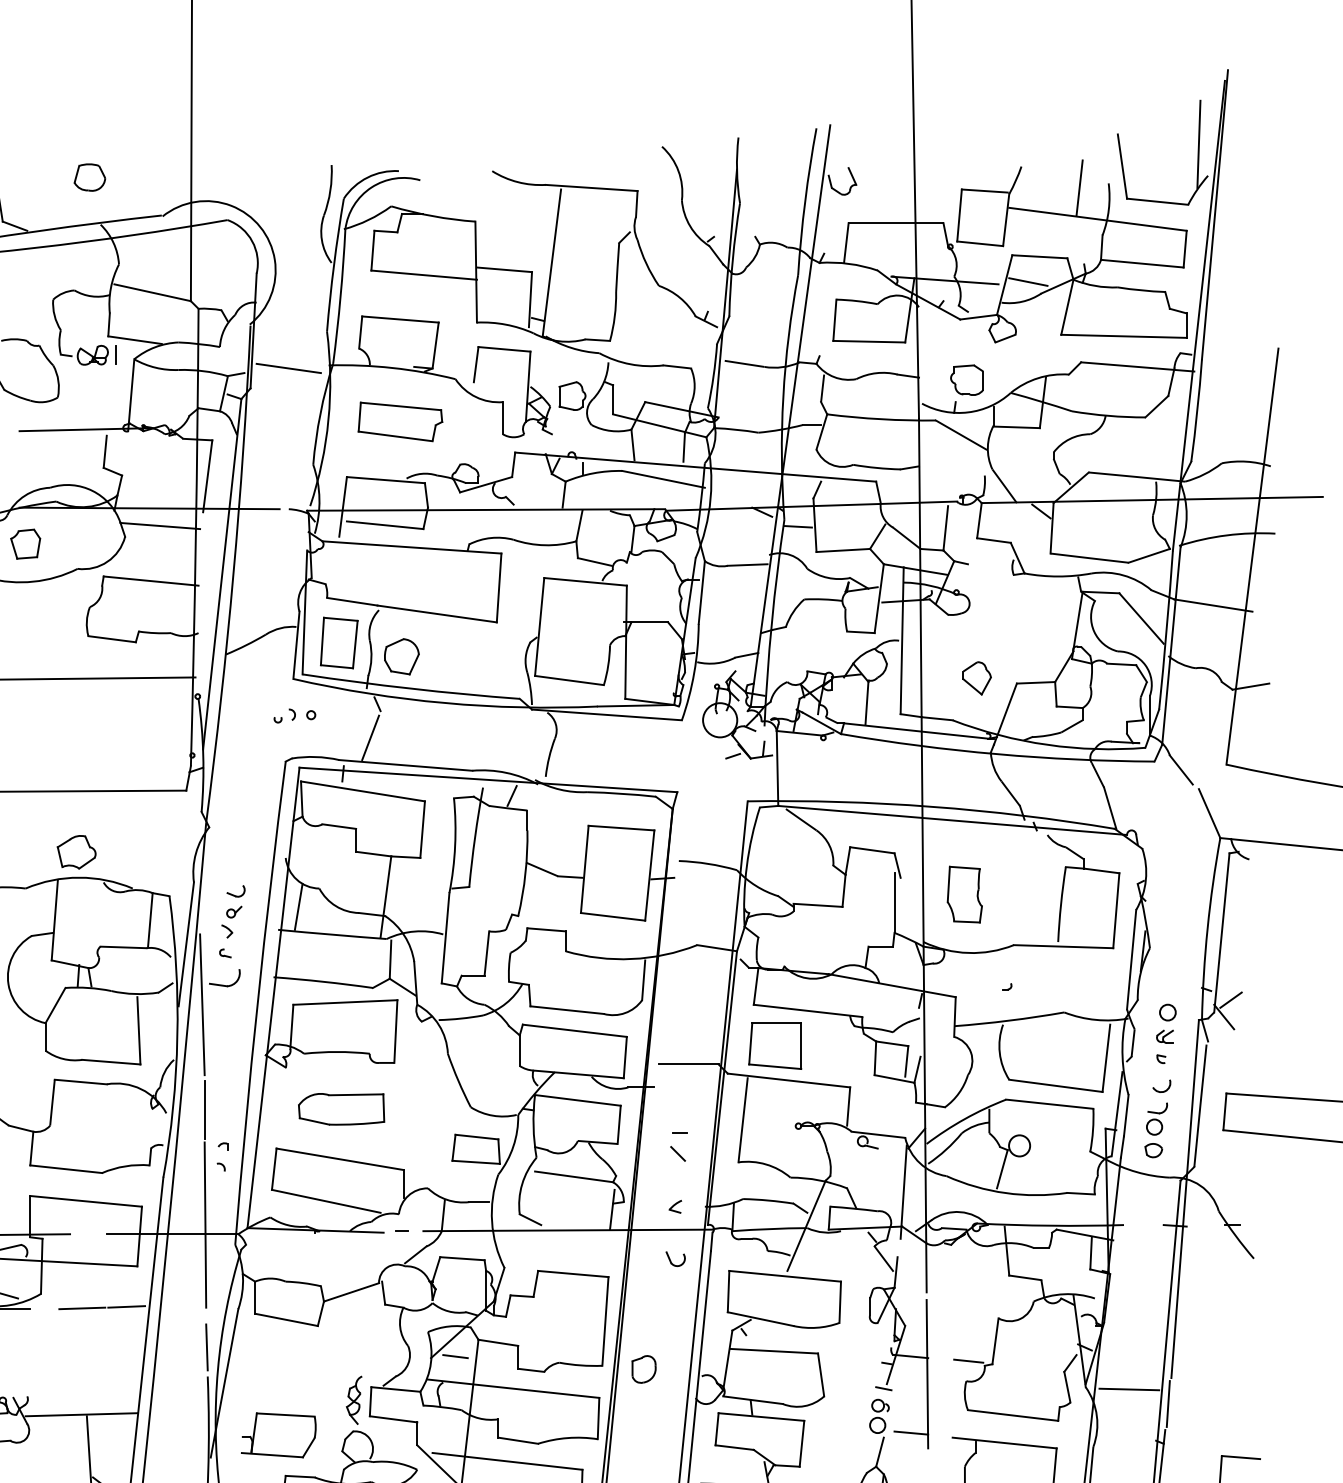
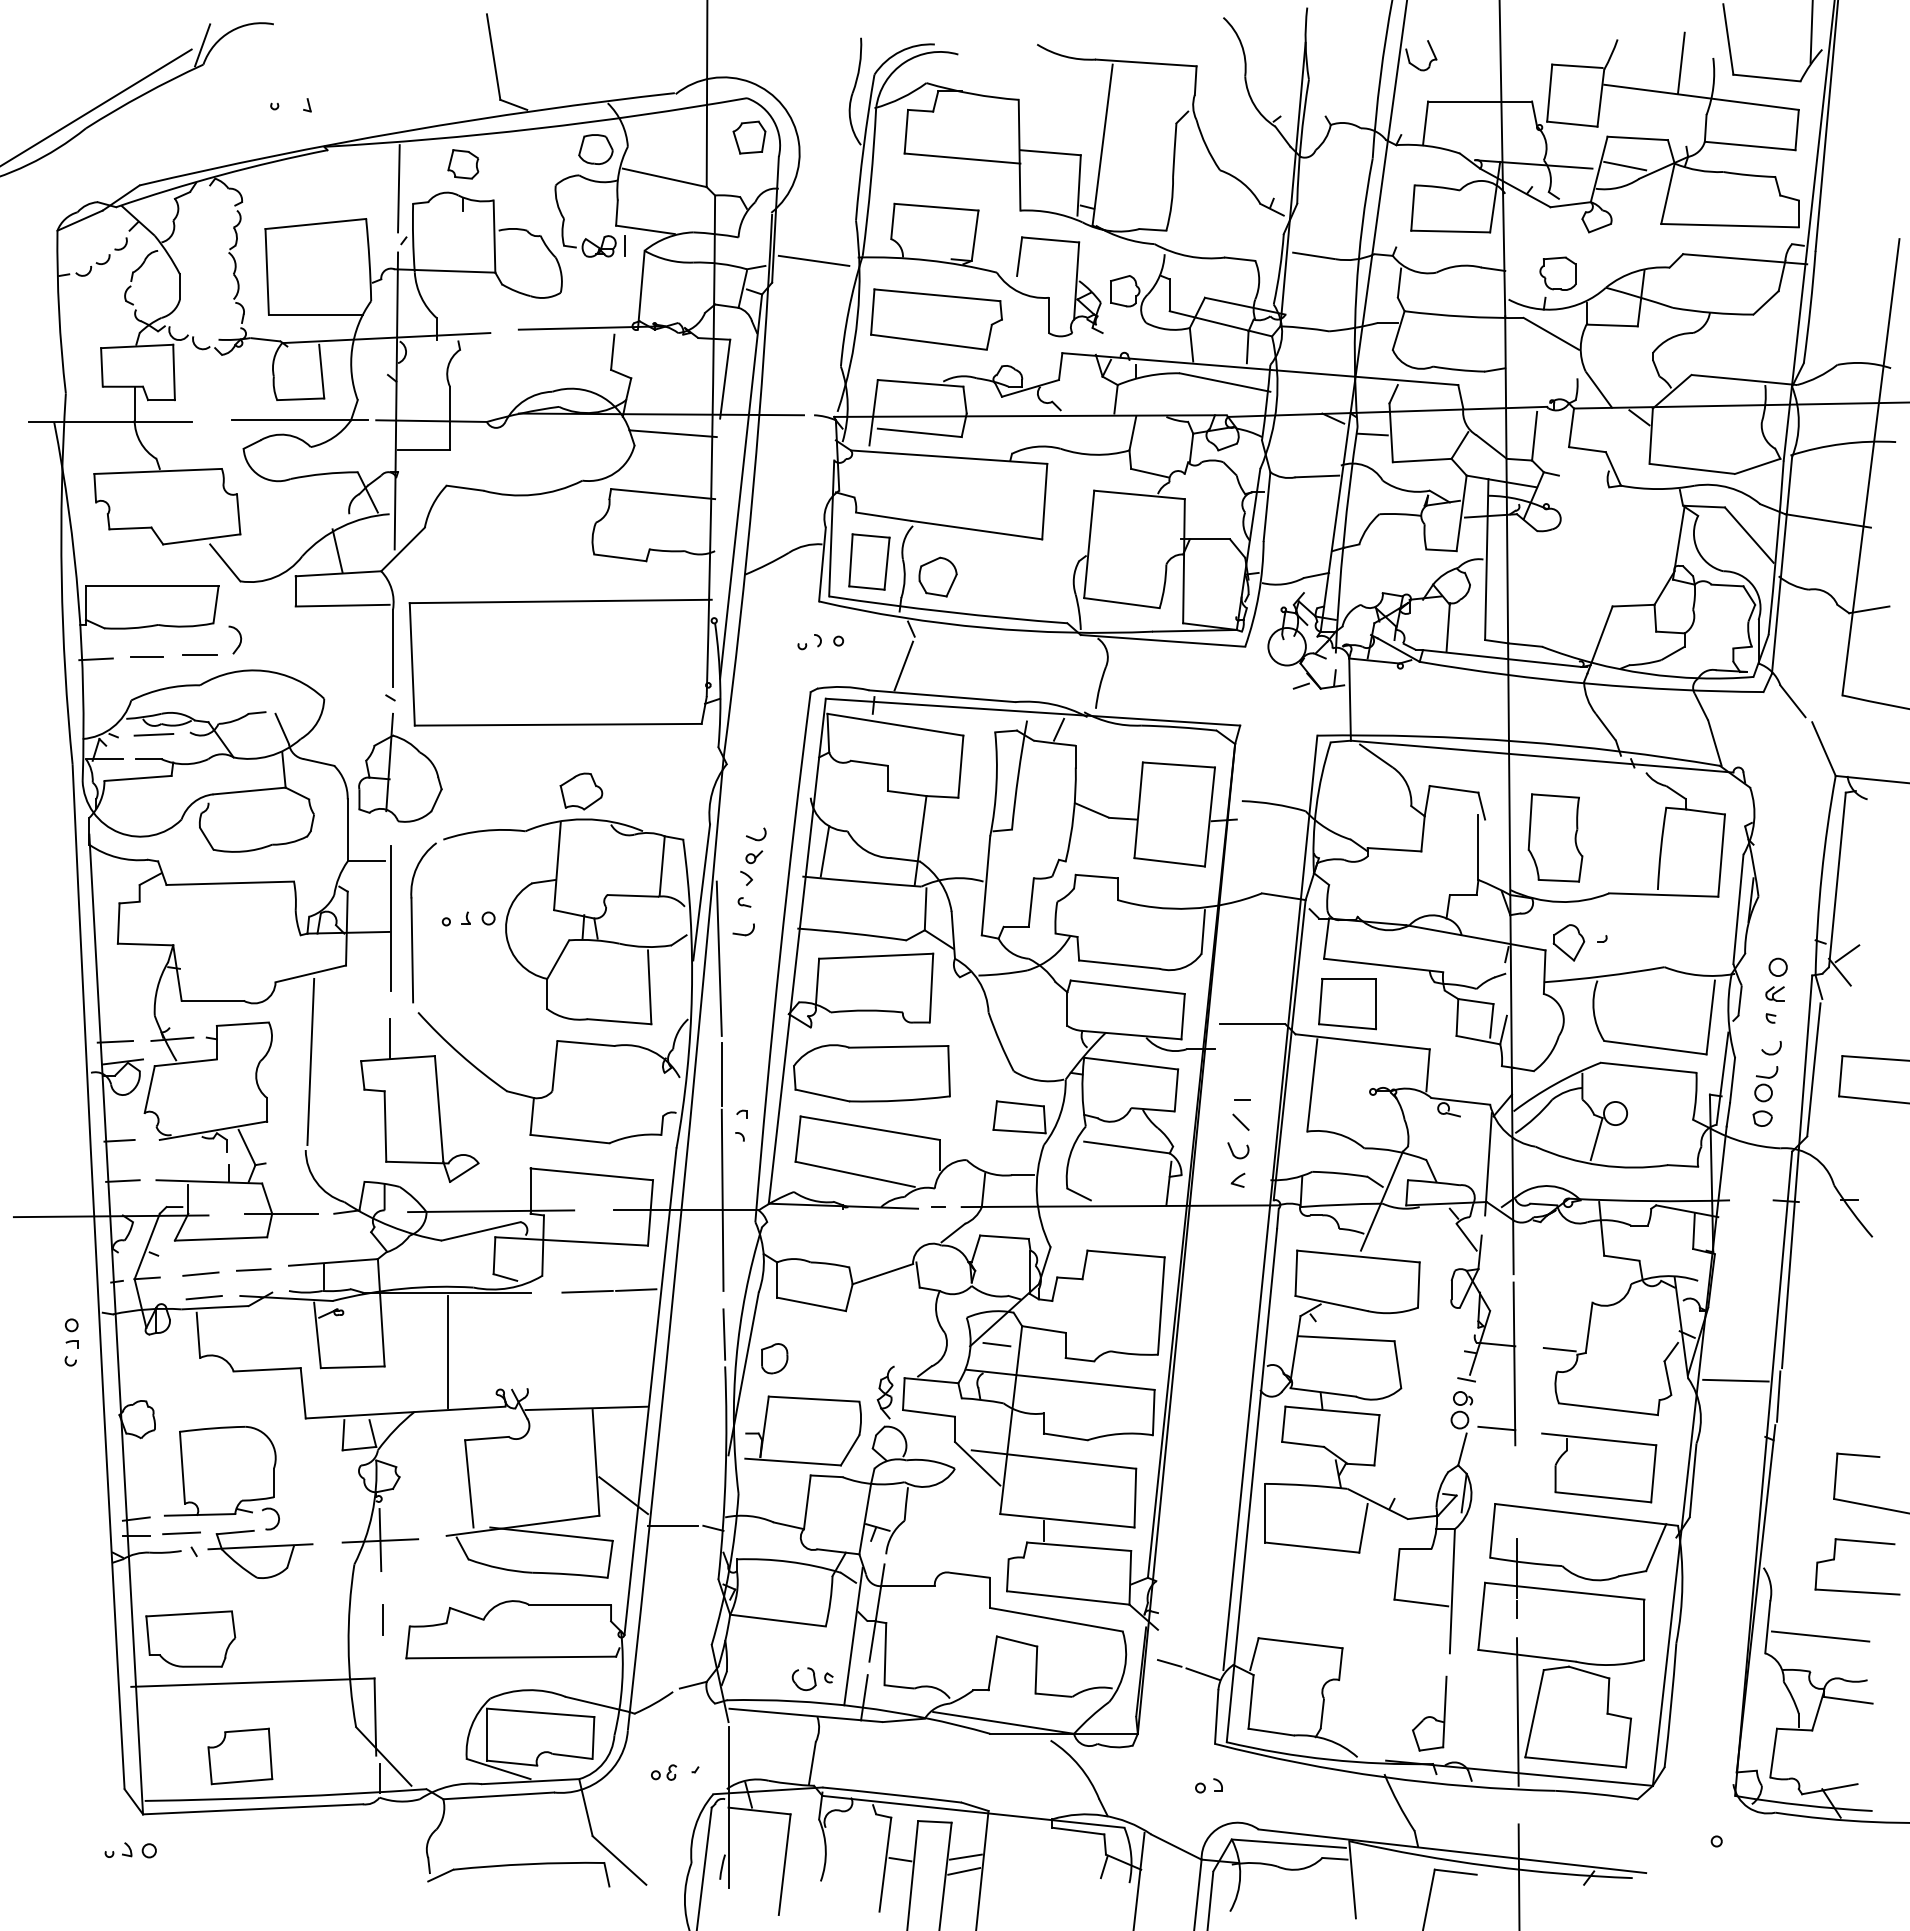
part: (89, 177) -> (595, 149), moved
part: (400, 421) -> (936, 319), size x1.43
part: (25, 544) -> (749, 137), moved
part: (976, 678) -> (1568, 942), moved
part: (964, 894) -> (1555, 837), size x1.43
part: (224, 978) -> (743, 929), size x0.62
part: (341, 1109) -> (871, 1073), size x1.67
part: (675, 1258) -> (1238, 1150), moved
part: (643, 1369) -> (774, 1358), moved
part: (278, 1434) -> (802, 1430), size x1.43

